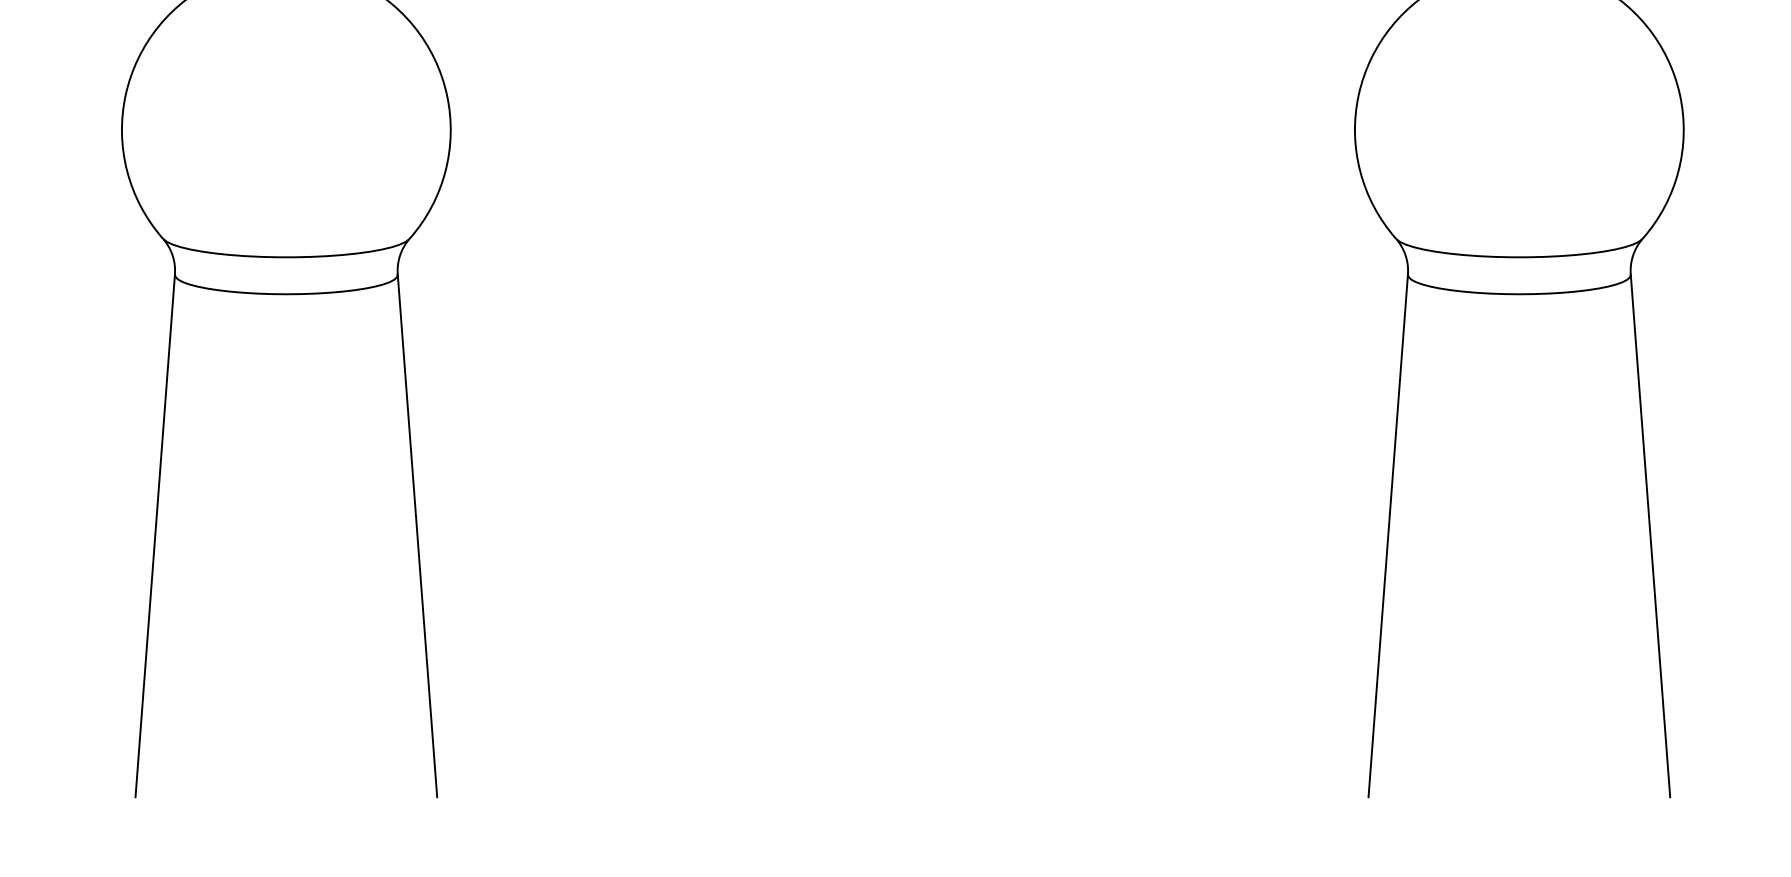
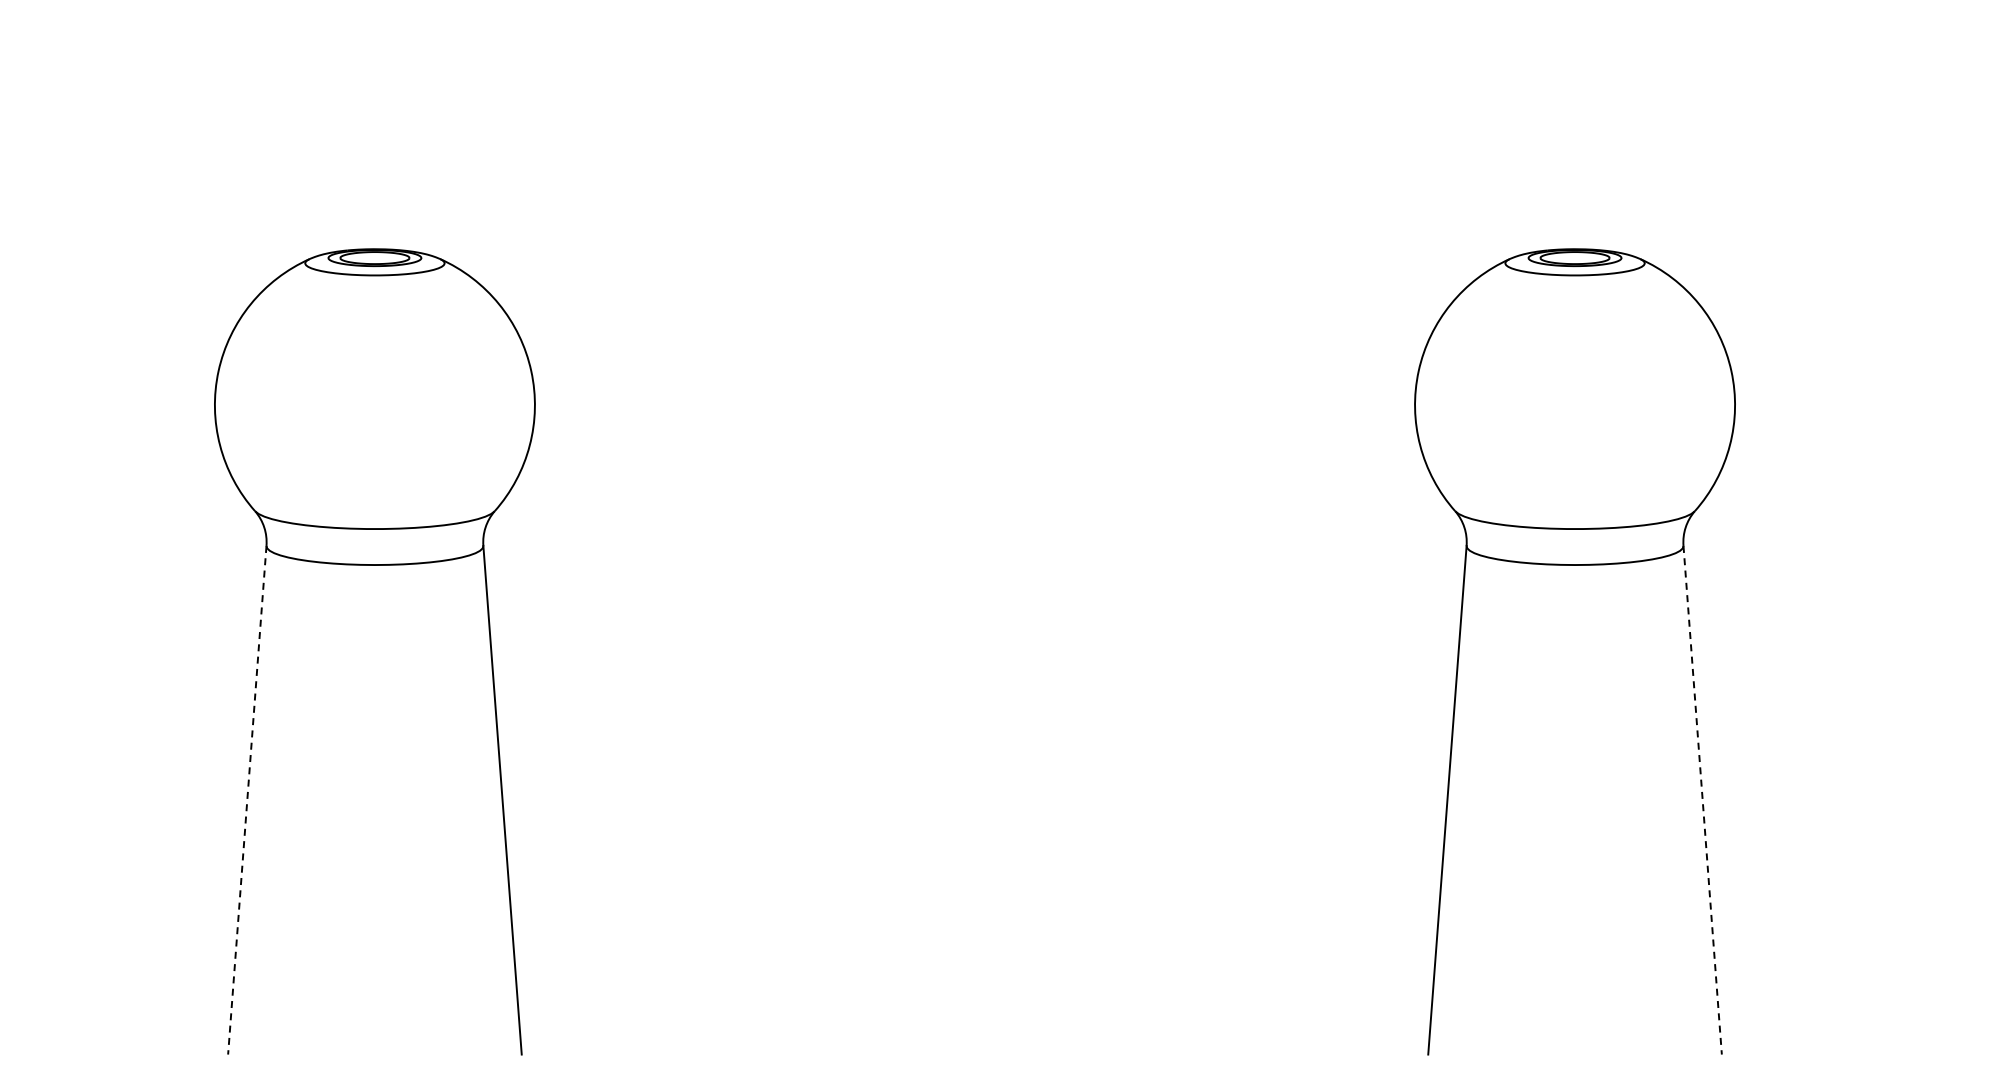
line: (155, 536) -> (247, 800), solid -> dashed
line: (1650, 536) -> (1702, 800), solid -> dashed

